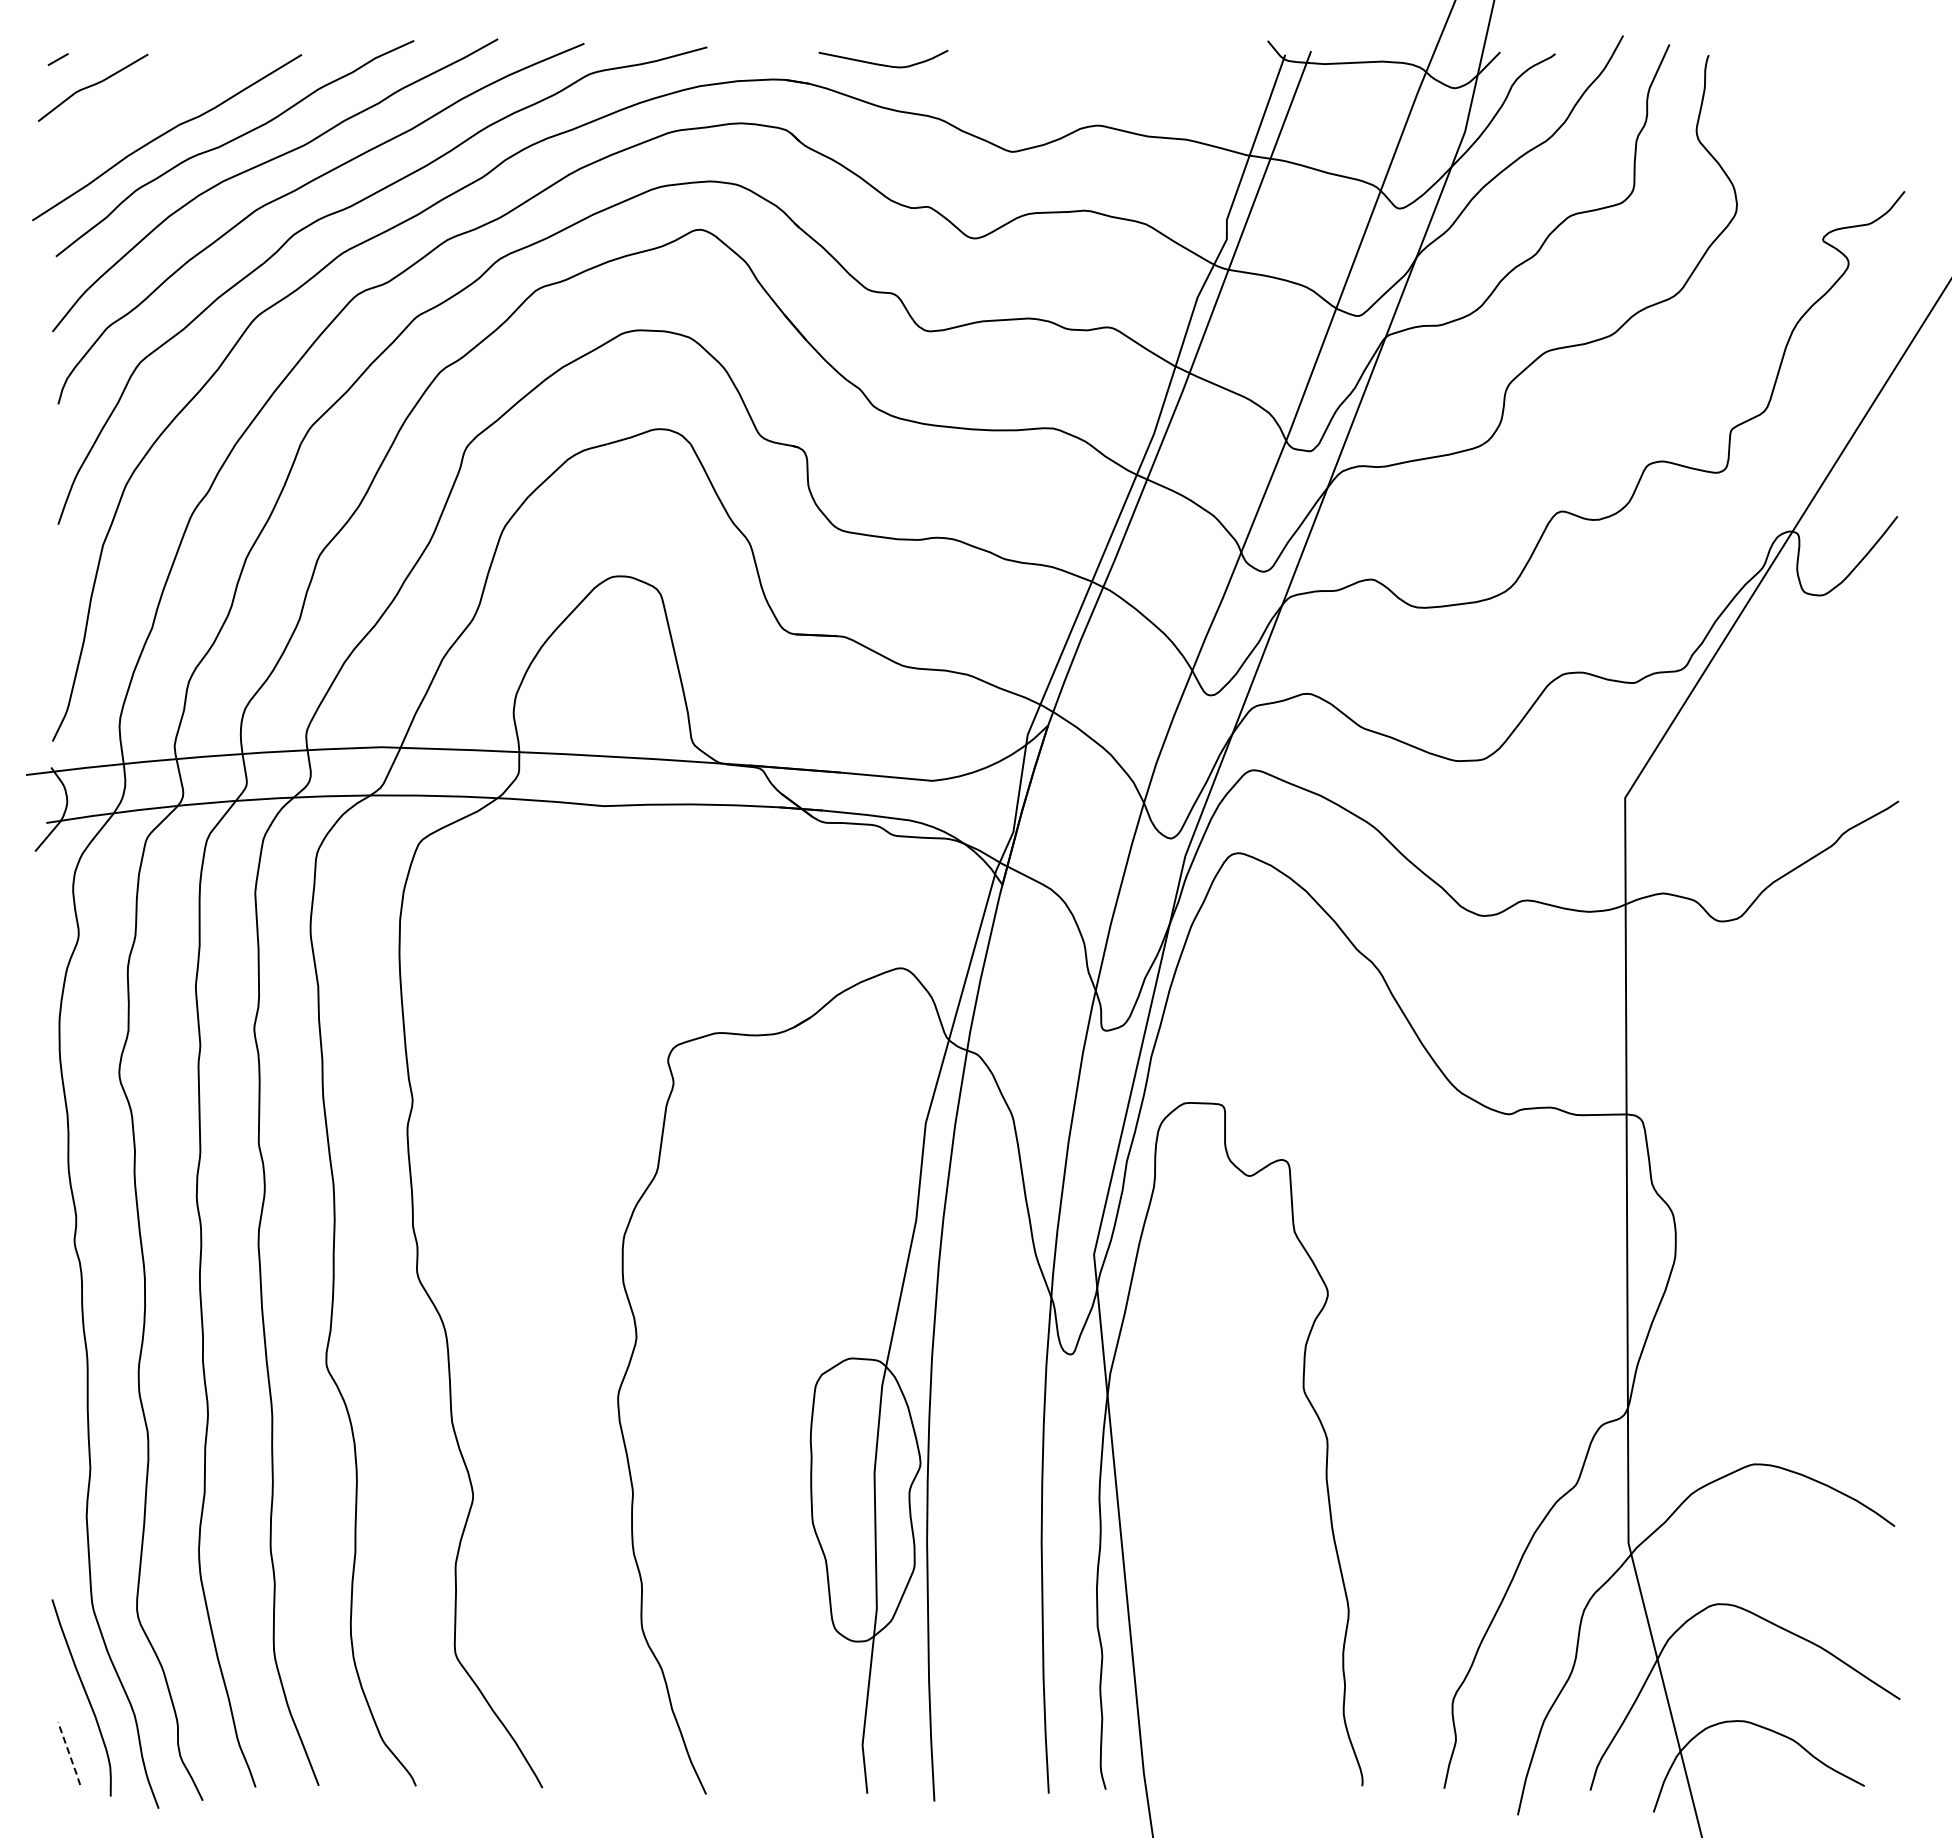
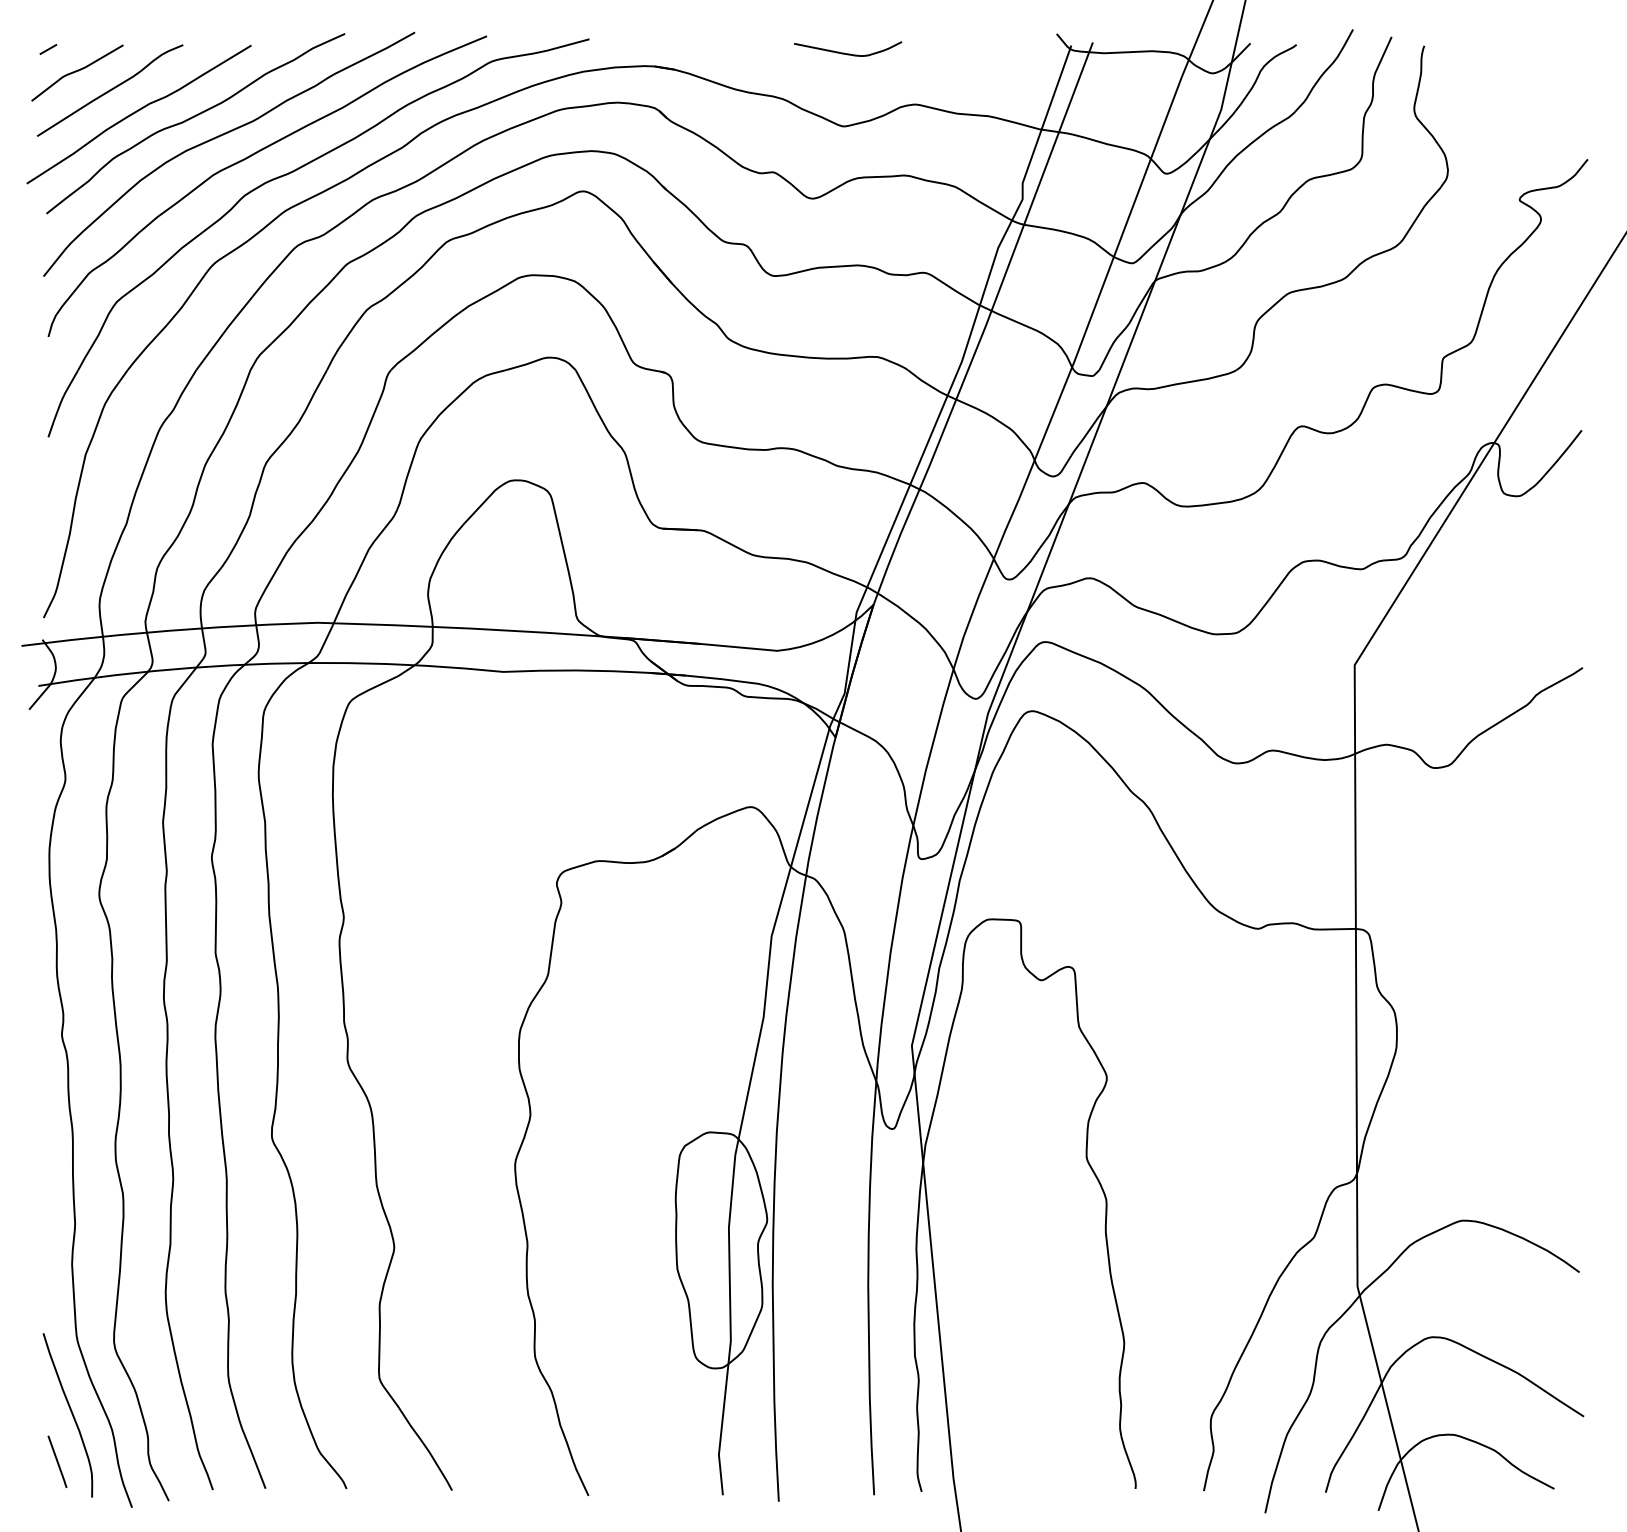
curve: (883, 64) -> (848, 53), moved
curve: (132, 108) -> (110, 90), added
line: (69, 1754) -> (57, 1462), dashed -> solid

